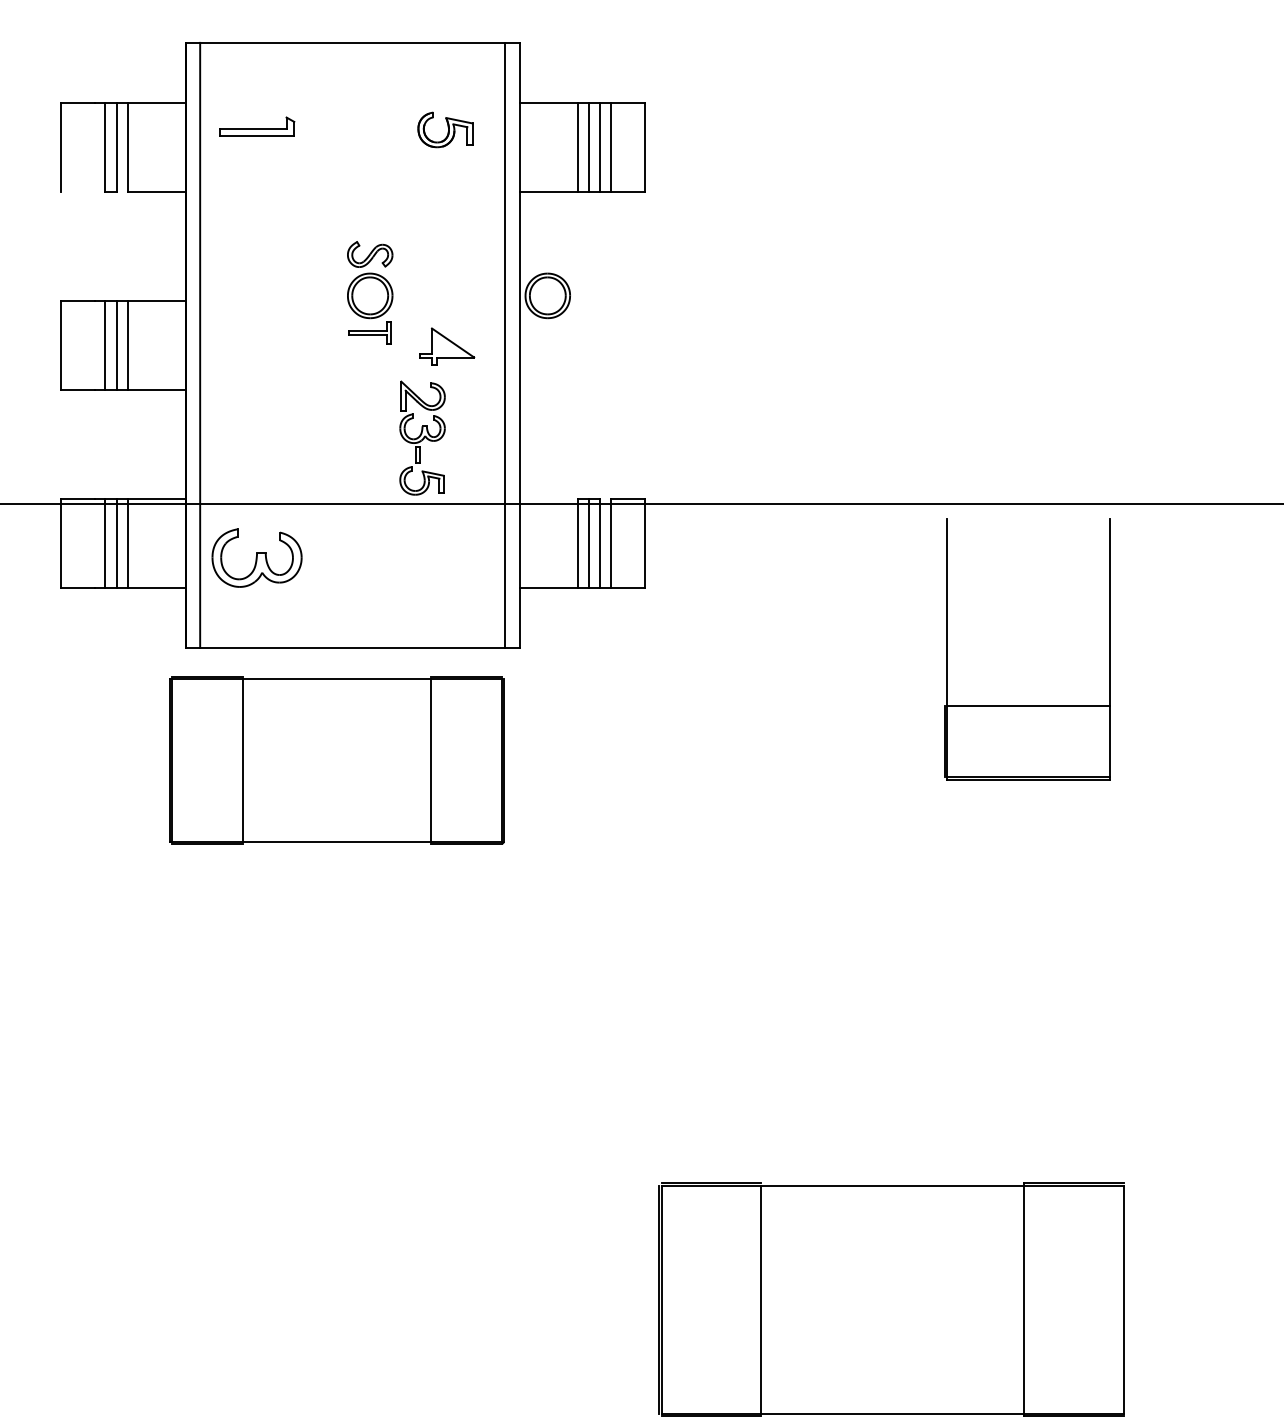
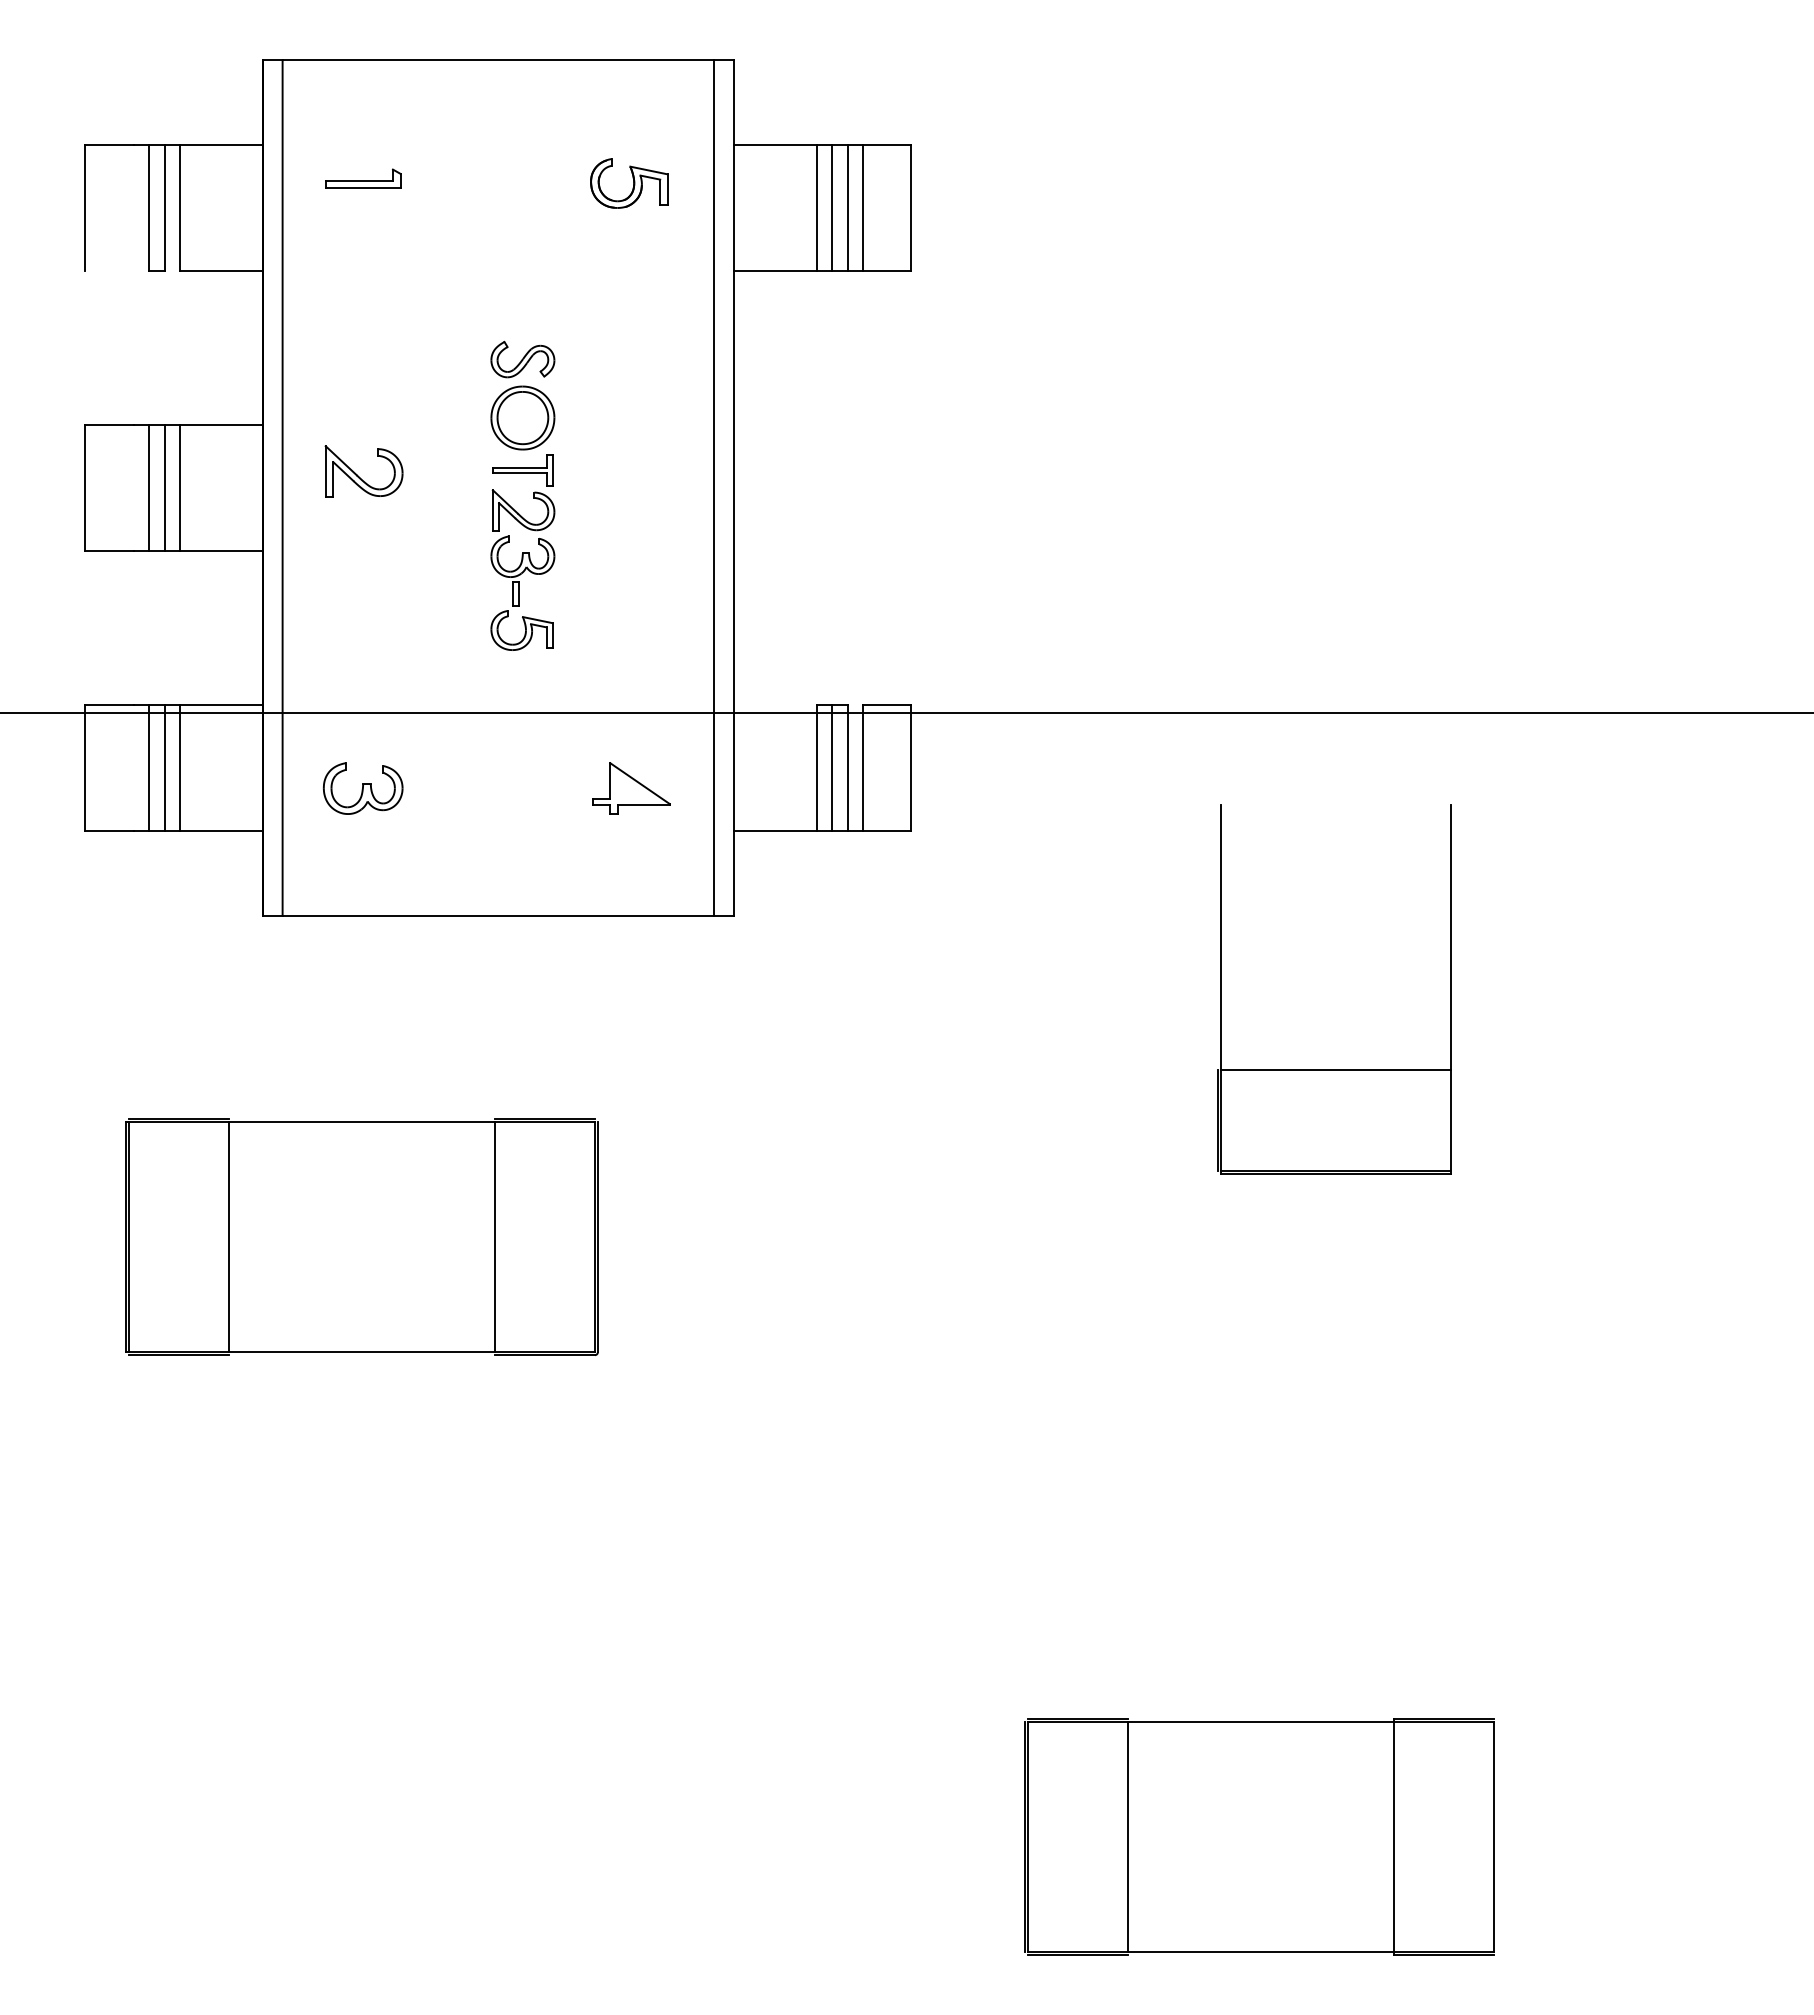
part: (257, 126) -> (363, 178), size x0.71
part: (547, 295) -> (773, 417), removed
part: (253, 336) -> (358, 475), added
part: (447, 346) -> (631, 788), moved
part: (422, 437) -> (522, 569), moved
part: (257, 558) -> (363, 788), size x0.62
part: (1027, 705) -> (1334, 1069), moved
part: (336, 759) -> (361, 1236), moved
part: (891, 1299) -> (1259, 1836), size x0.71

